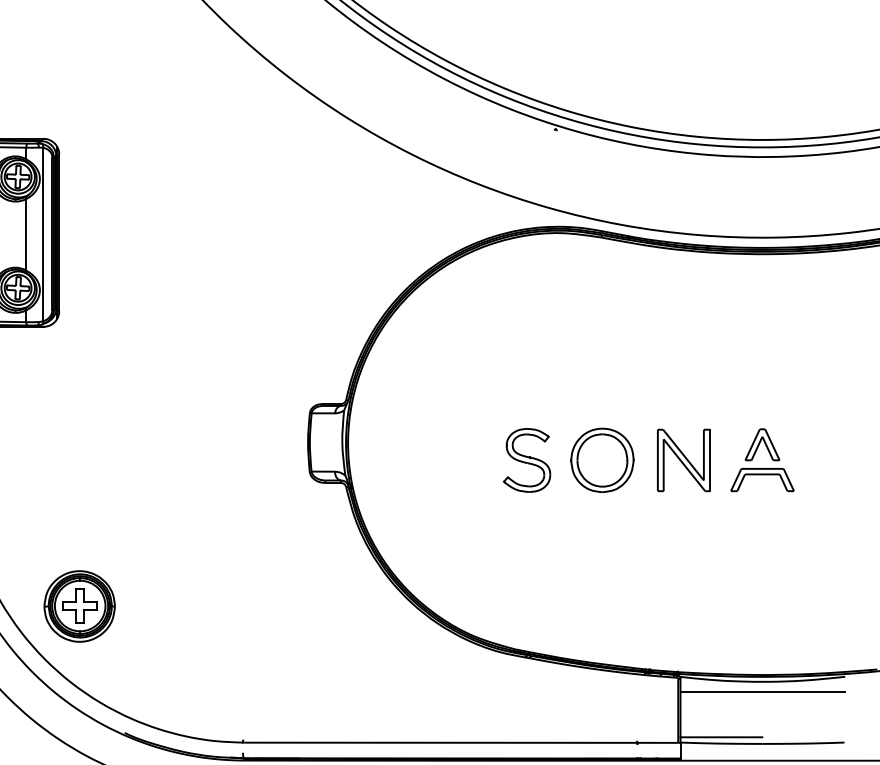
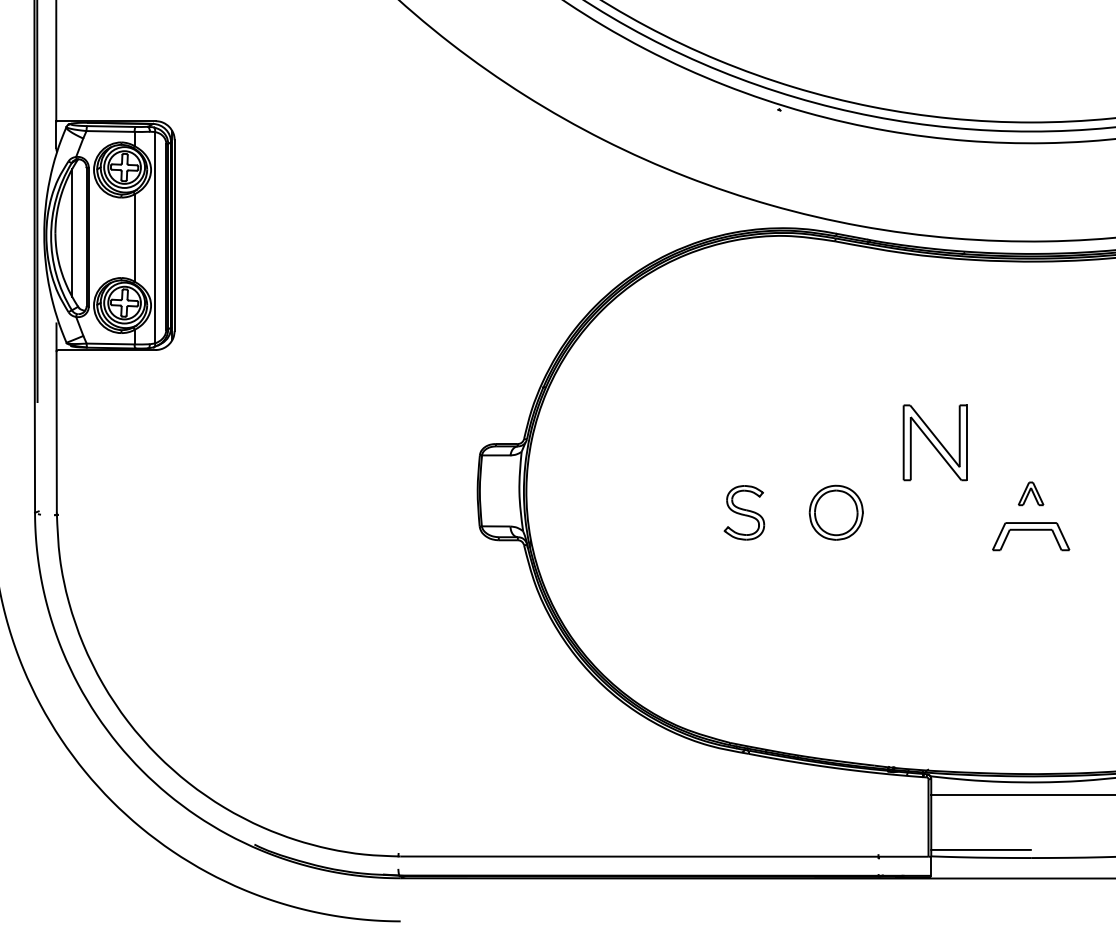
part: (761, 444) -> (1030, 493), size x0.6
part: (527, 460) -> (744, 512), size x0.7
part: (602, 460) -> (836, 512), size x0.7
part: (683, 460) -> (934, 442), moved
part: (79, 606) -> (199, 690), removed

